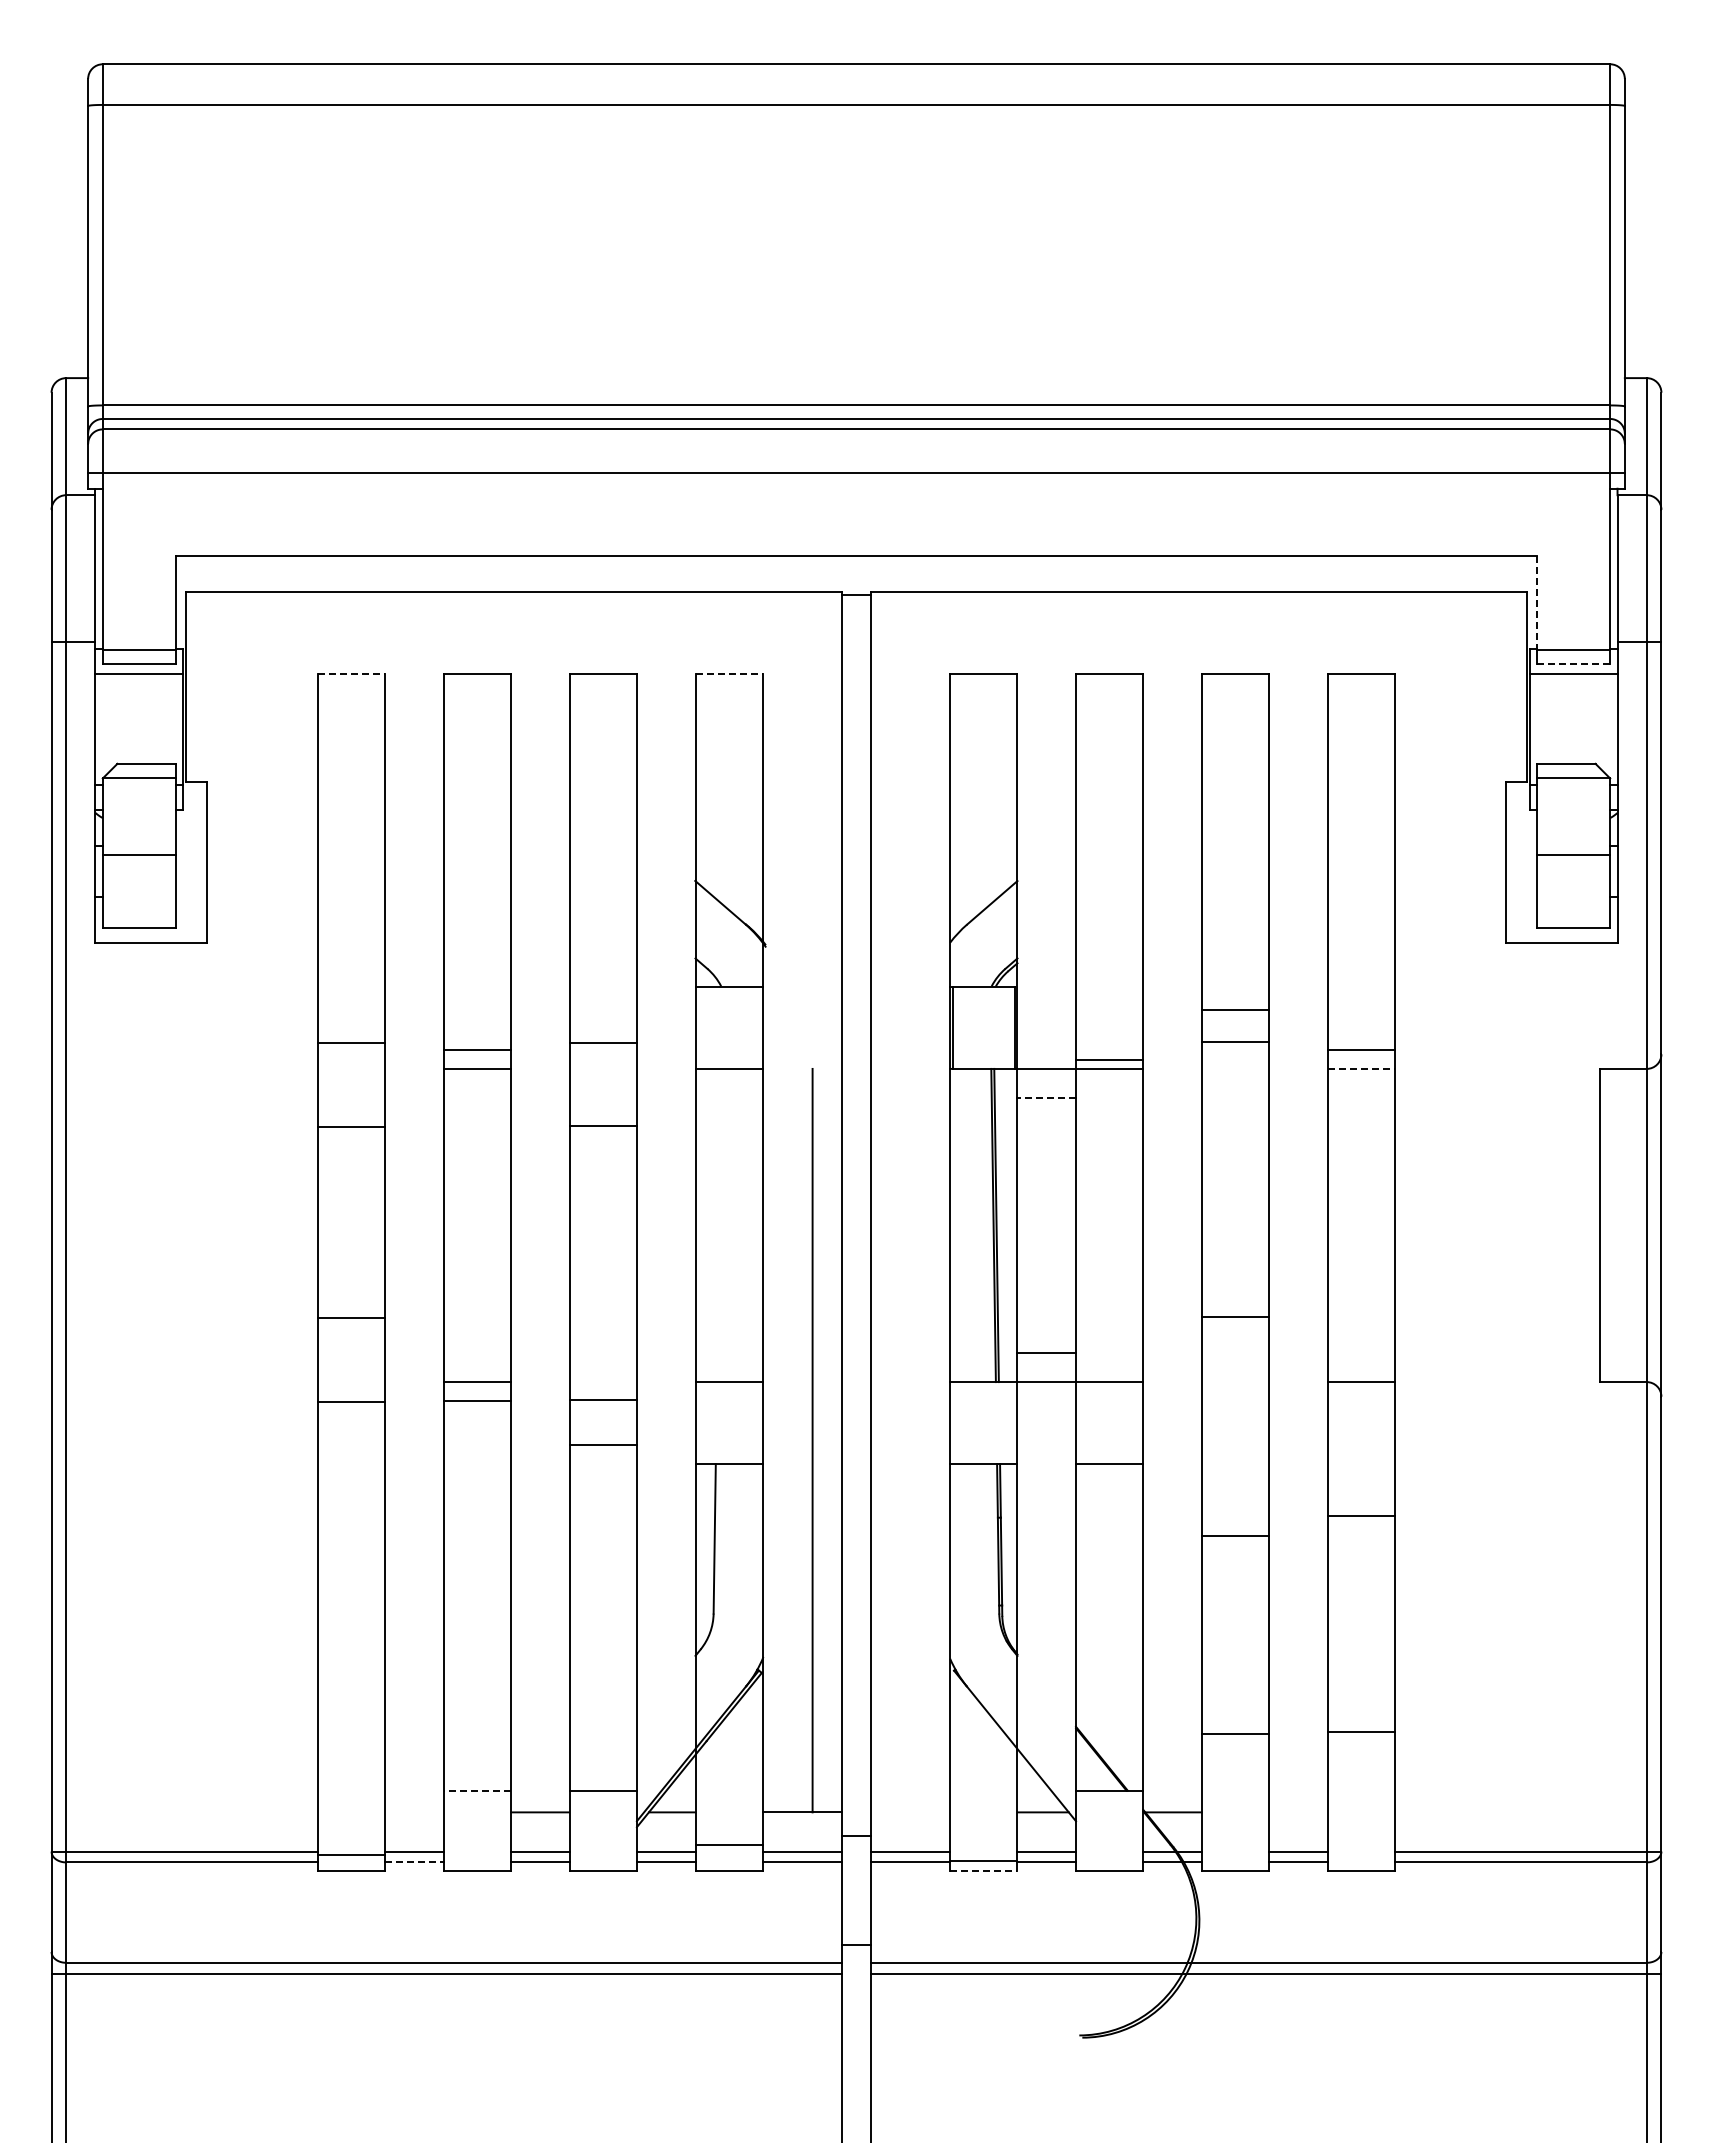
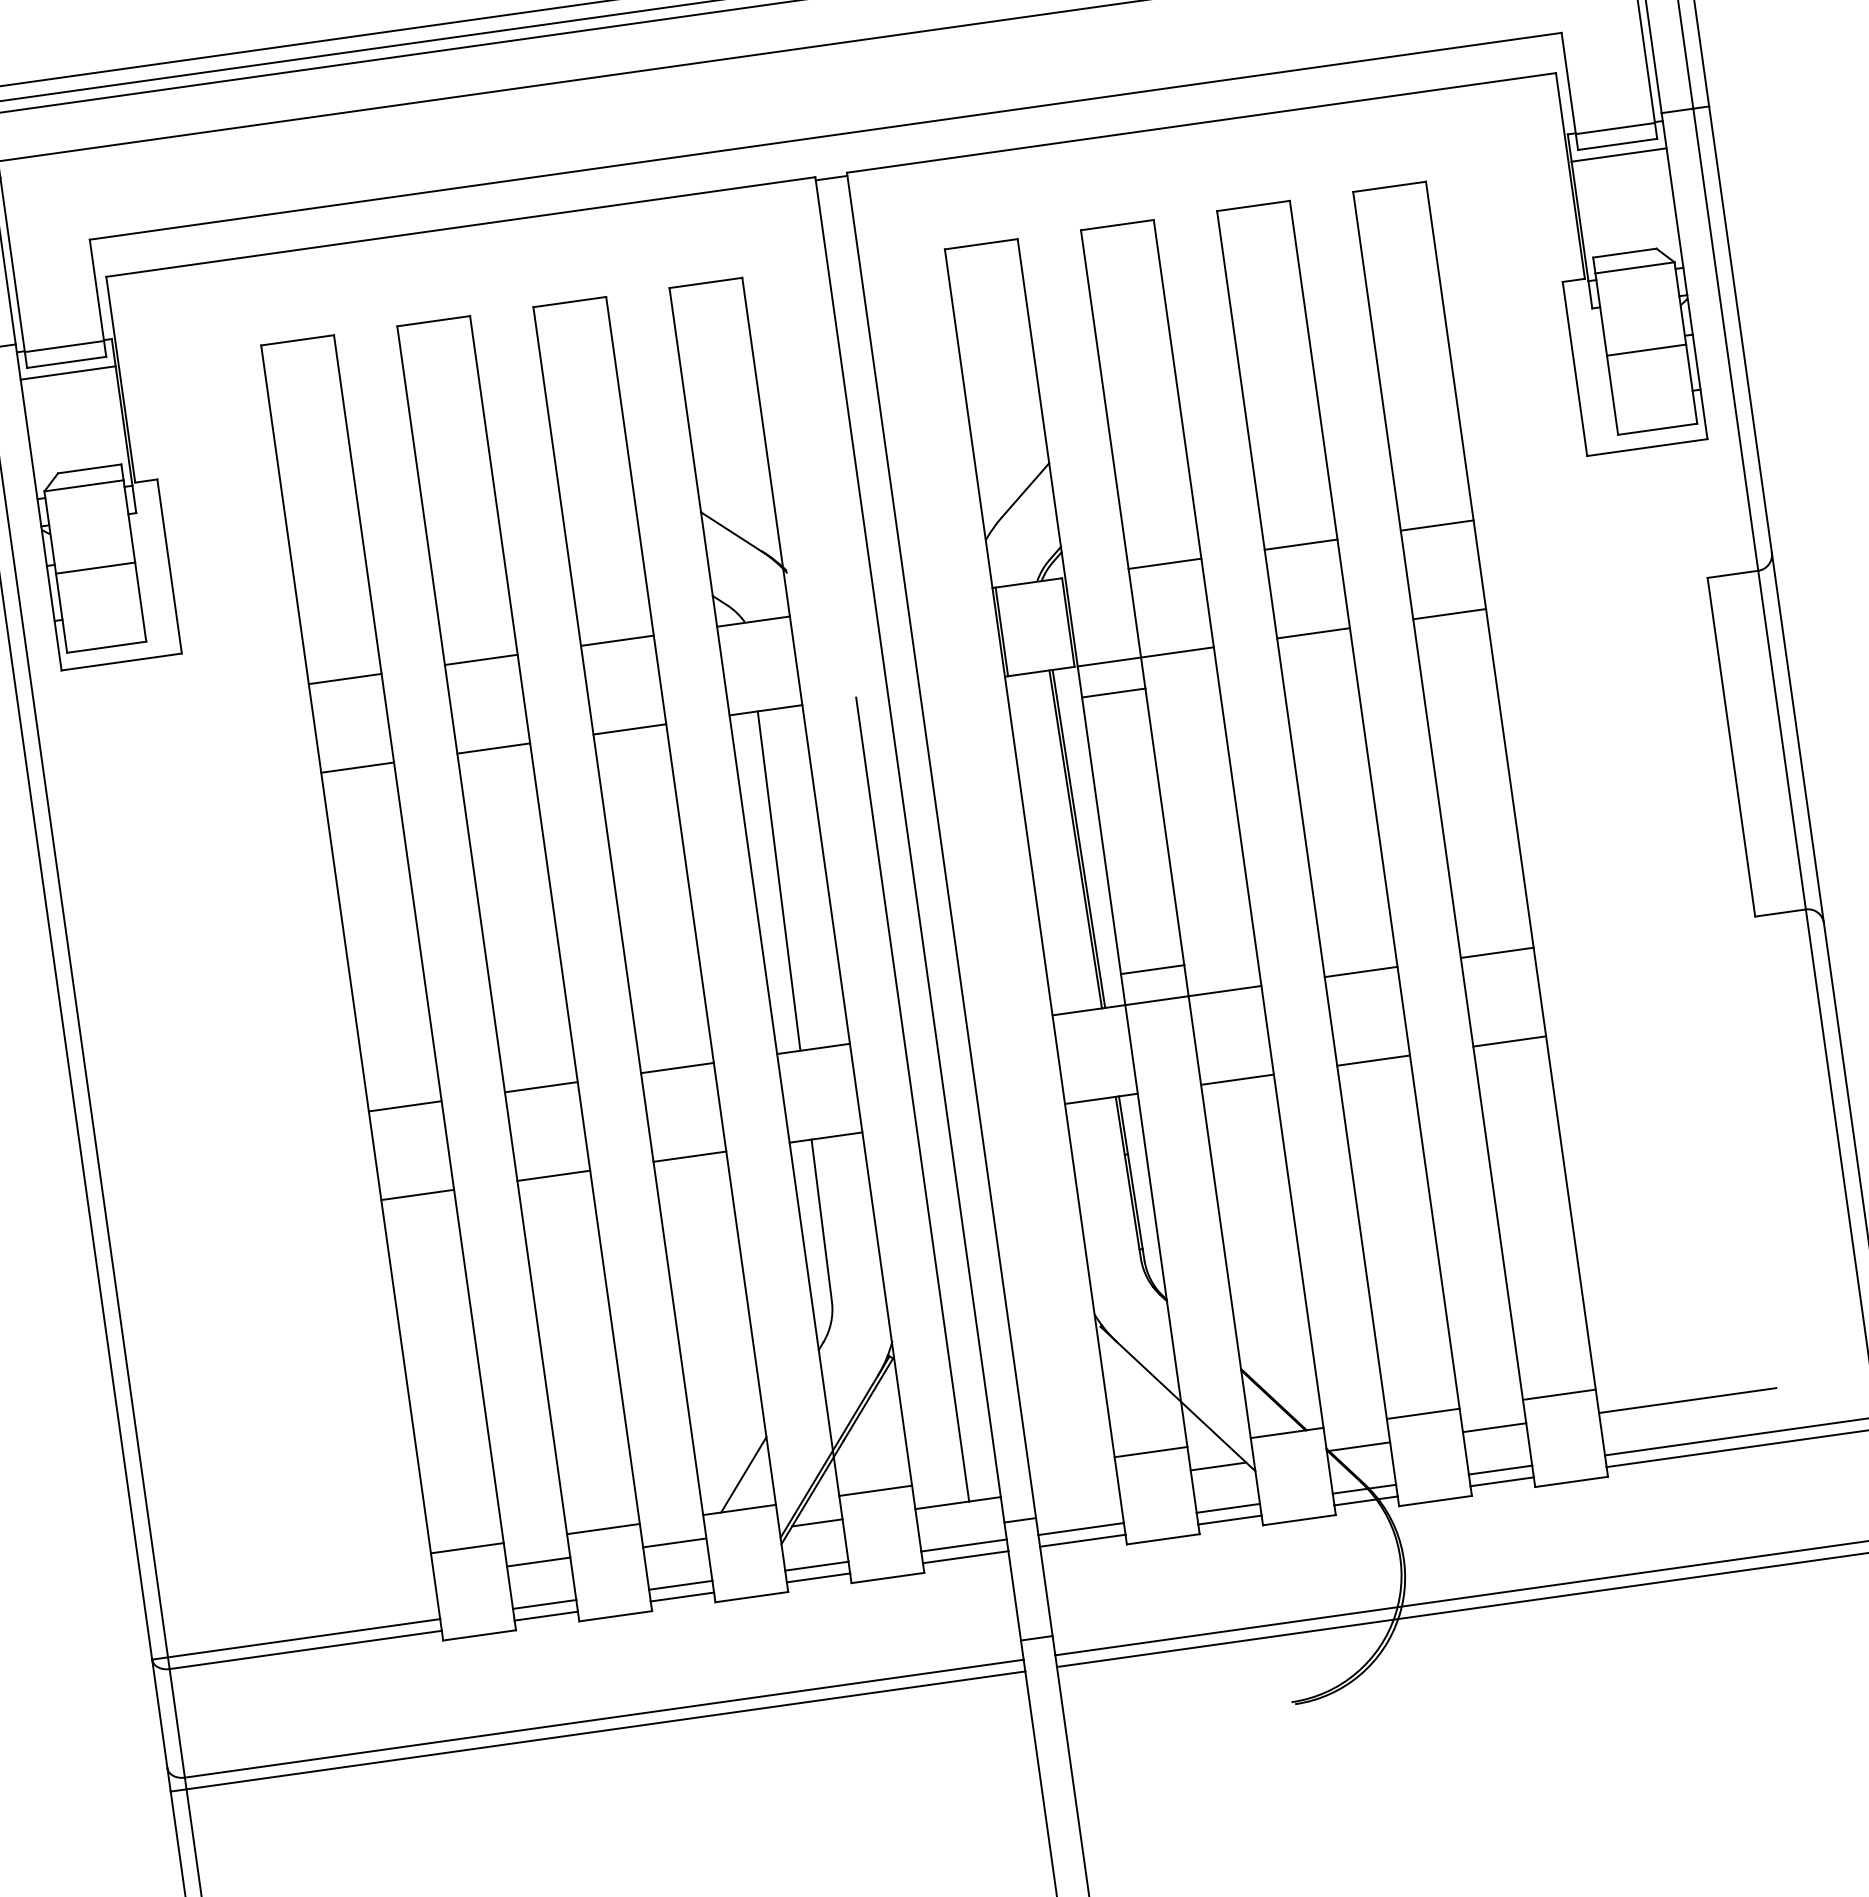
line: (1537, 602) -> (1569, 83), dashed -> solid
line: (1573, 664) -> (1617, 144), dashed -> solid
line: (351, 673) -> (297, 340), dashed -> solid
line: (729, 673) -> (706, 282), dashed -> solid
line: (1235, 1009) -> (1313, 632), moved
line: (1235, 1041) -> (1300, 544), moved
line: (351, 1042) -> (345, 678), moved
line: (602, 1042) -> (616, 640), moved
line: (477, 1049) -> (481, 659), moved
line: (1361, 1049) -> (1437, 525), moved
line: (1109, 1059) -> (1164, 563), moved
line: (1361, 1068) -> (1449, 613), dashed -> solid
line: (1046, 1097) -> (1113, 692), dashed -> solid
line: (602, 1125) -> (628, 729), moved
line: (351, 1126) -> (357, 767), moved
line: (719, 1225) -> (779, 881), added
line: (1235, 1317) -> (1361, 972), moved
line: (351, 1318) -> (405, 1106), moved
line: (602, 1400) -> (689, 1157), moved
line: (477, 1401) -> (553, 1176), moved
line: (351, 1402) -> (417, 1195), moved
line: (602, 1445) -> (676, 1068), moved
line: (1361, 1516) -> (1509, 1041), moved
line: (1235, 1536) -> (1373, 1061), moved
line: (1361, 1731) -> (1559, 1394), moved
line: (1235, 1733) -> (1423, 1413), moved
line: (611, 1759) -> (743, 1474), added
line: (477, 1790) -> (603, 1528), dashed -> solid
line: (414, 1812) -> (538, 1562), added
line: (1298, 1812) -> (1494, 1427), added
line: (1476, 1812) -> (1687, 1400), added
line: (728, 1844) -> (874, 1490), moved
line: (351, 1854) -> (467, 1547), moved
line: (983, 1860) -> (1150, 1451), moved
line: (415, 1862) -> (547, 1616), dashed -> solid
line: (983, 1871) -> (1162, 1539), dashed -> solid

